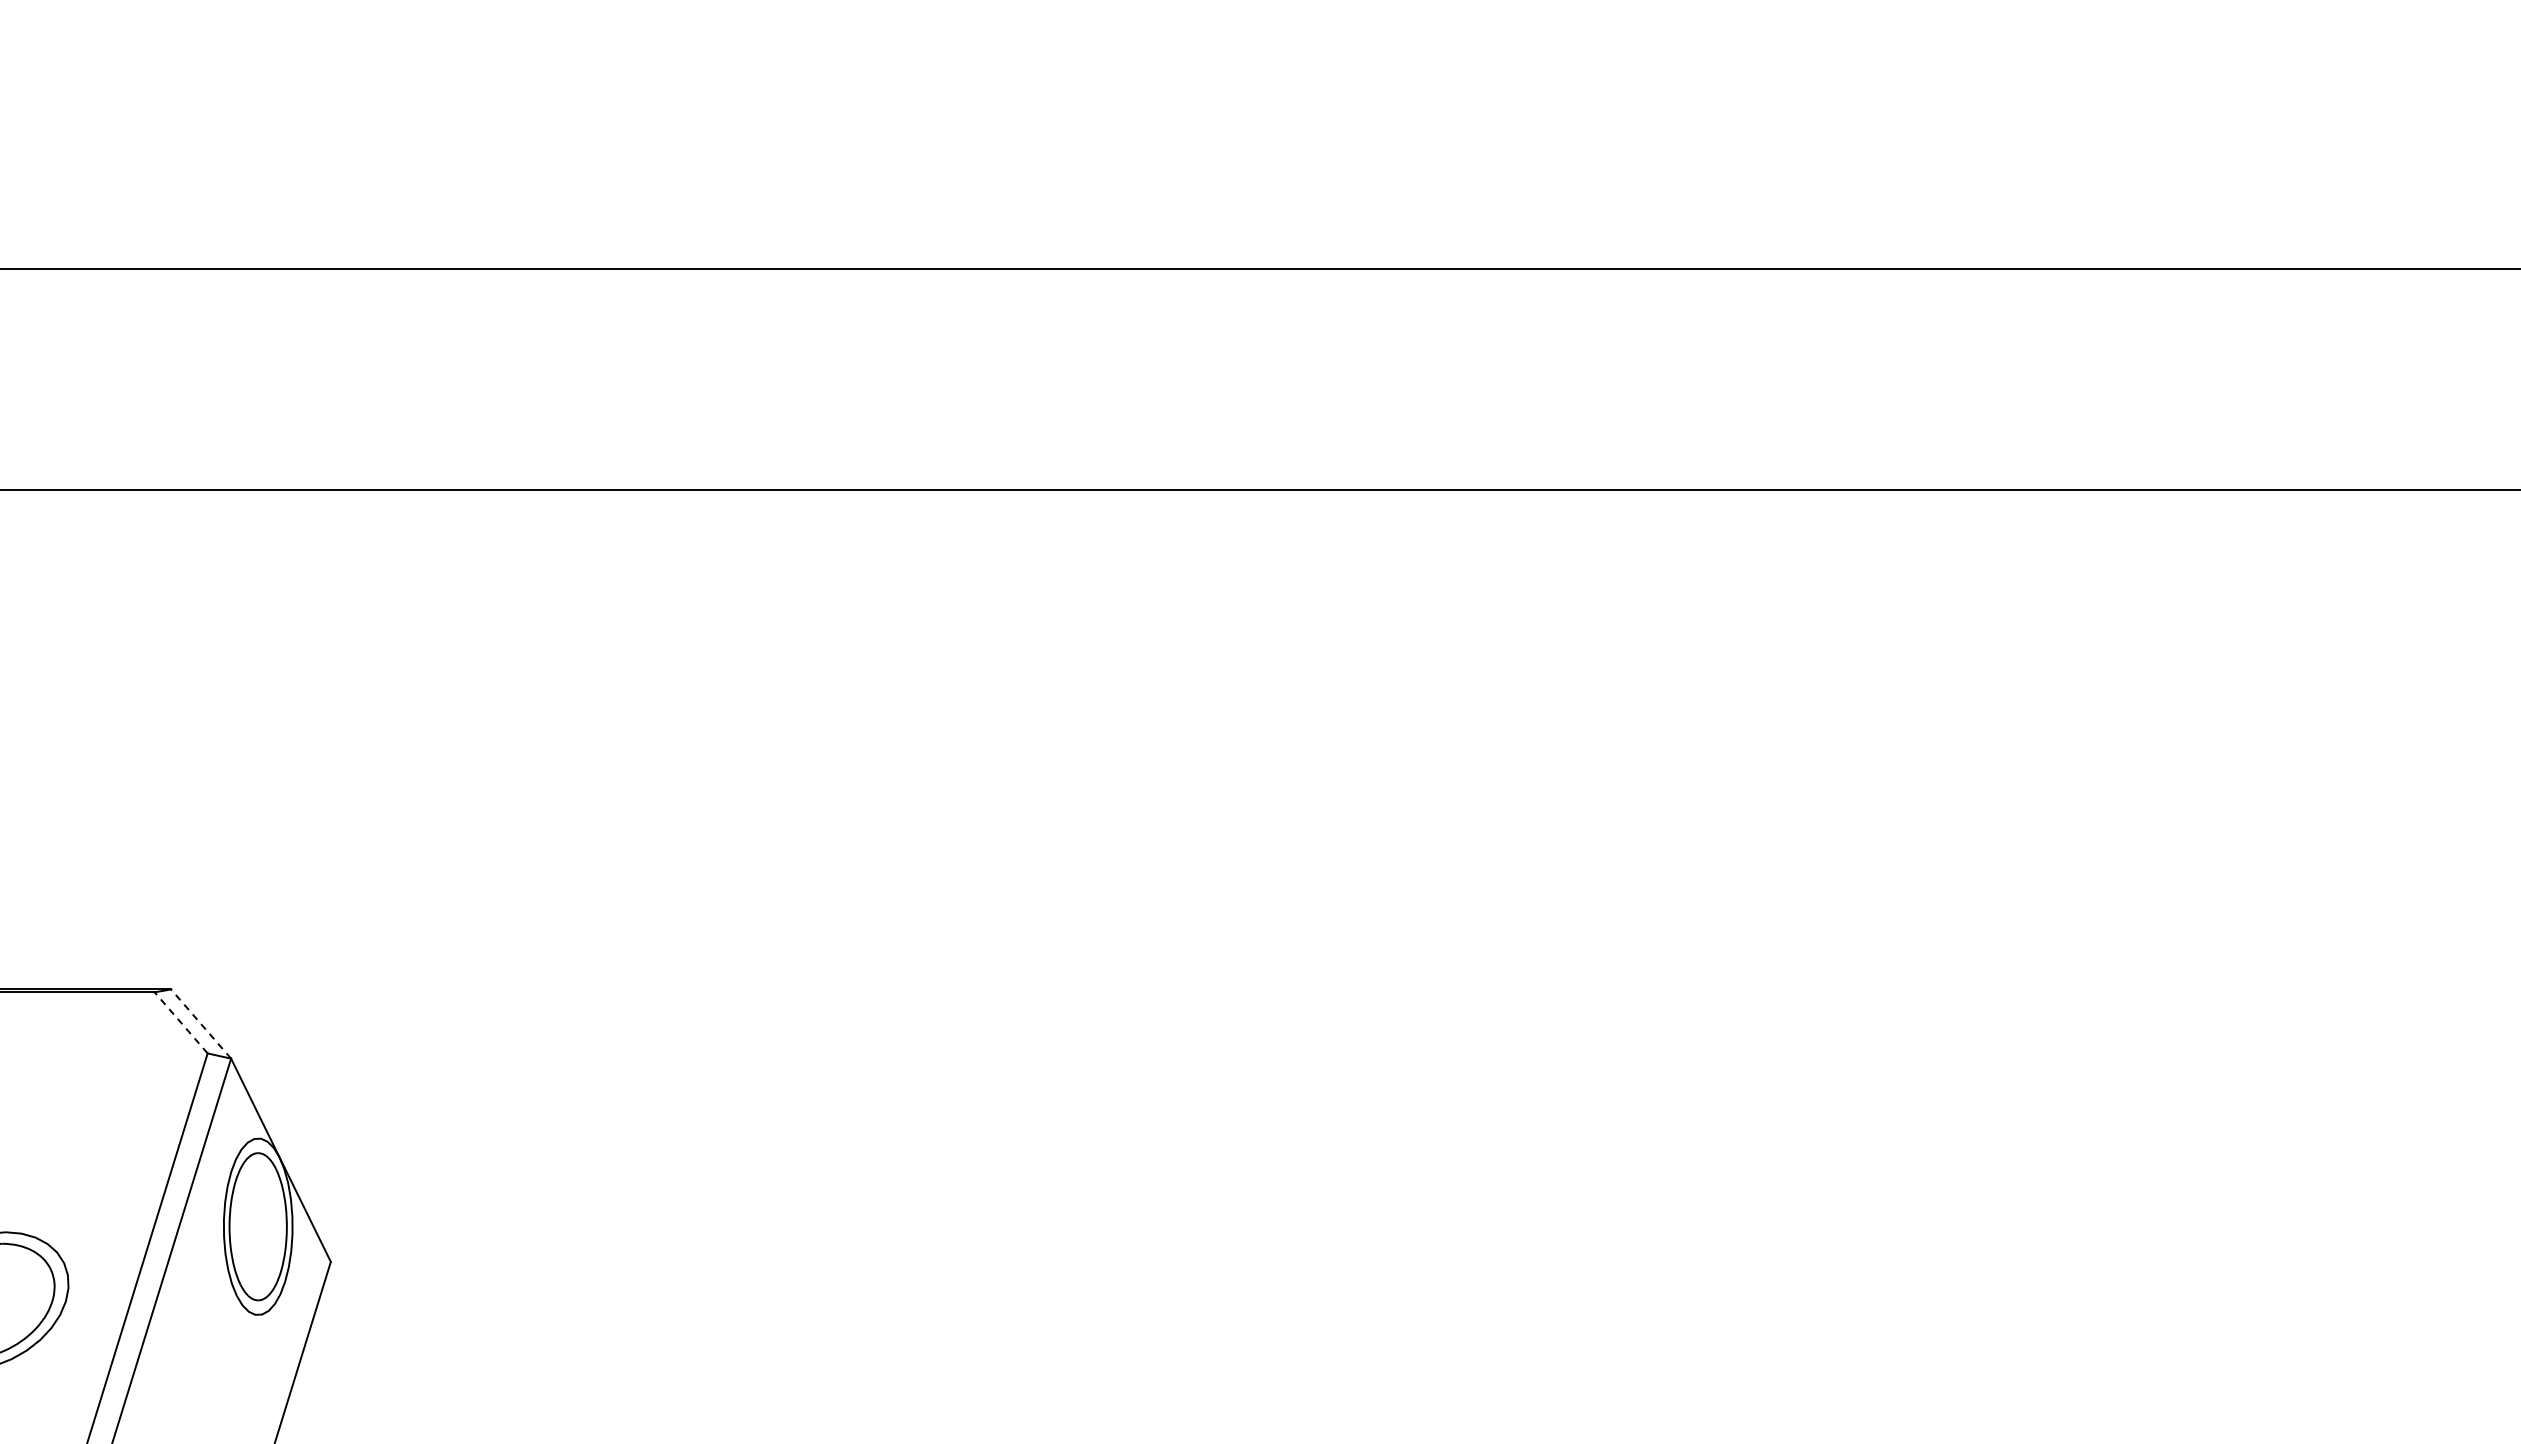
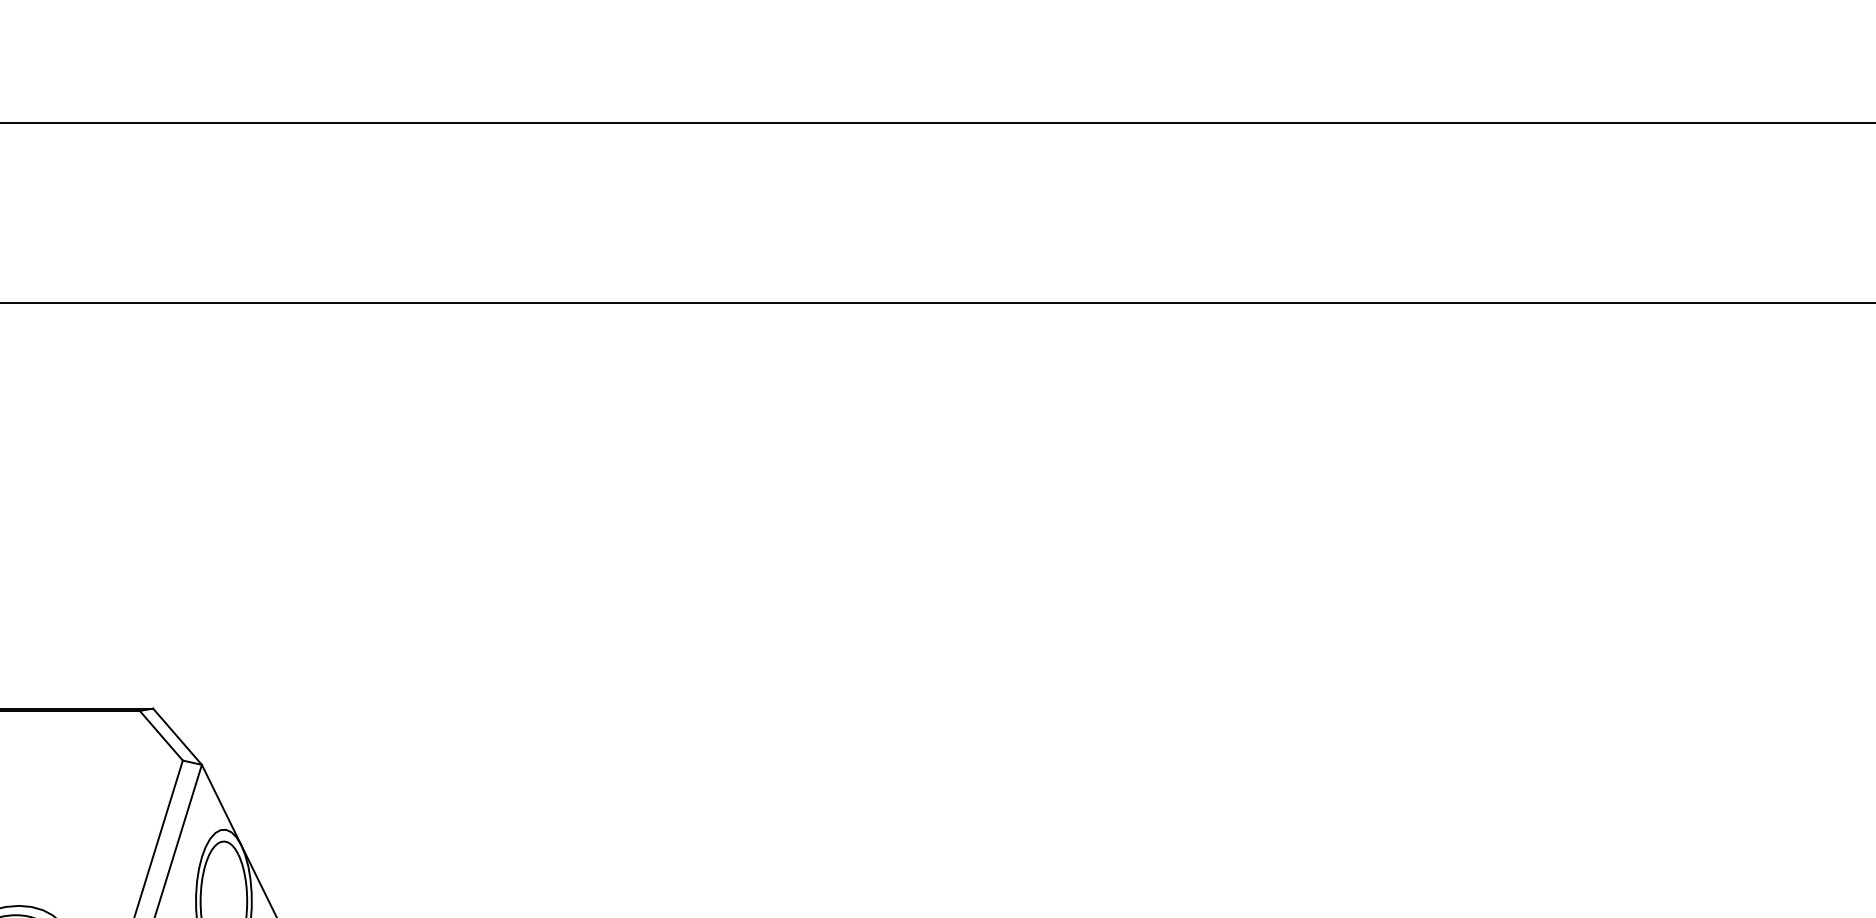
line: (180, 1022) -> (160, 735), dashed -> solid
line: (201, 1024) -> (177, 737), dashed -> solid

